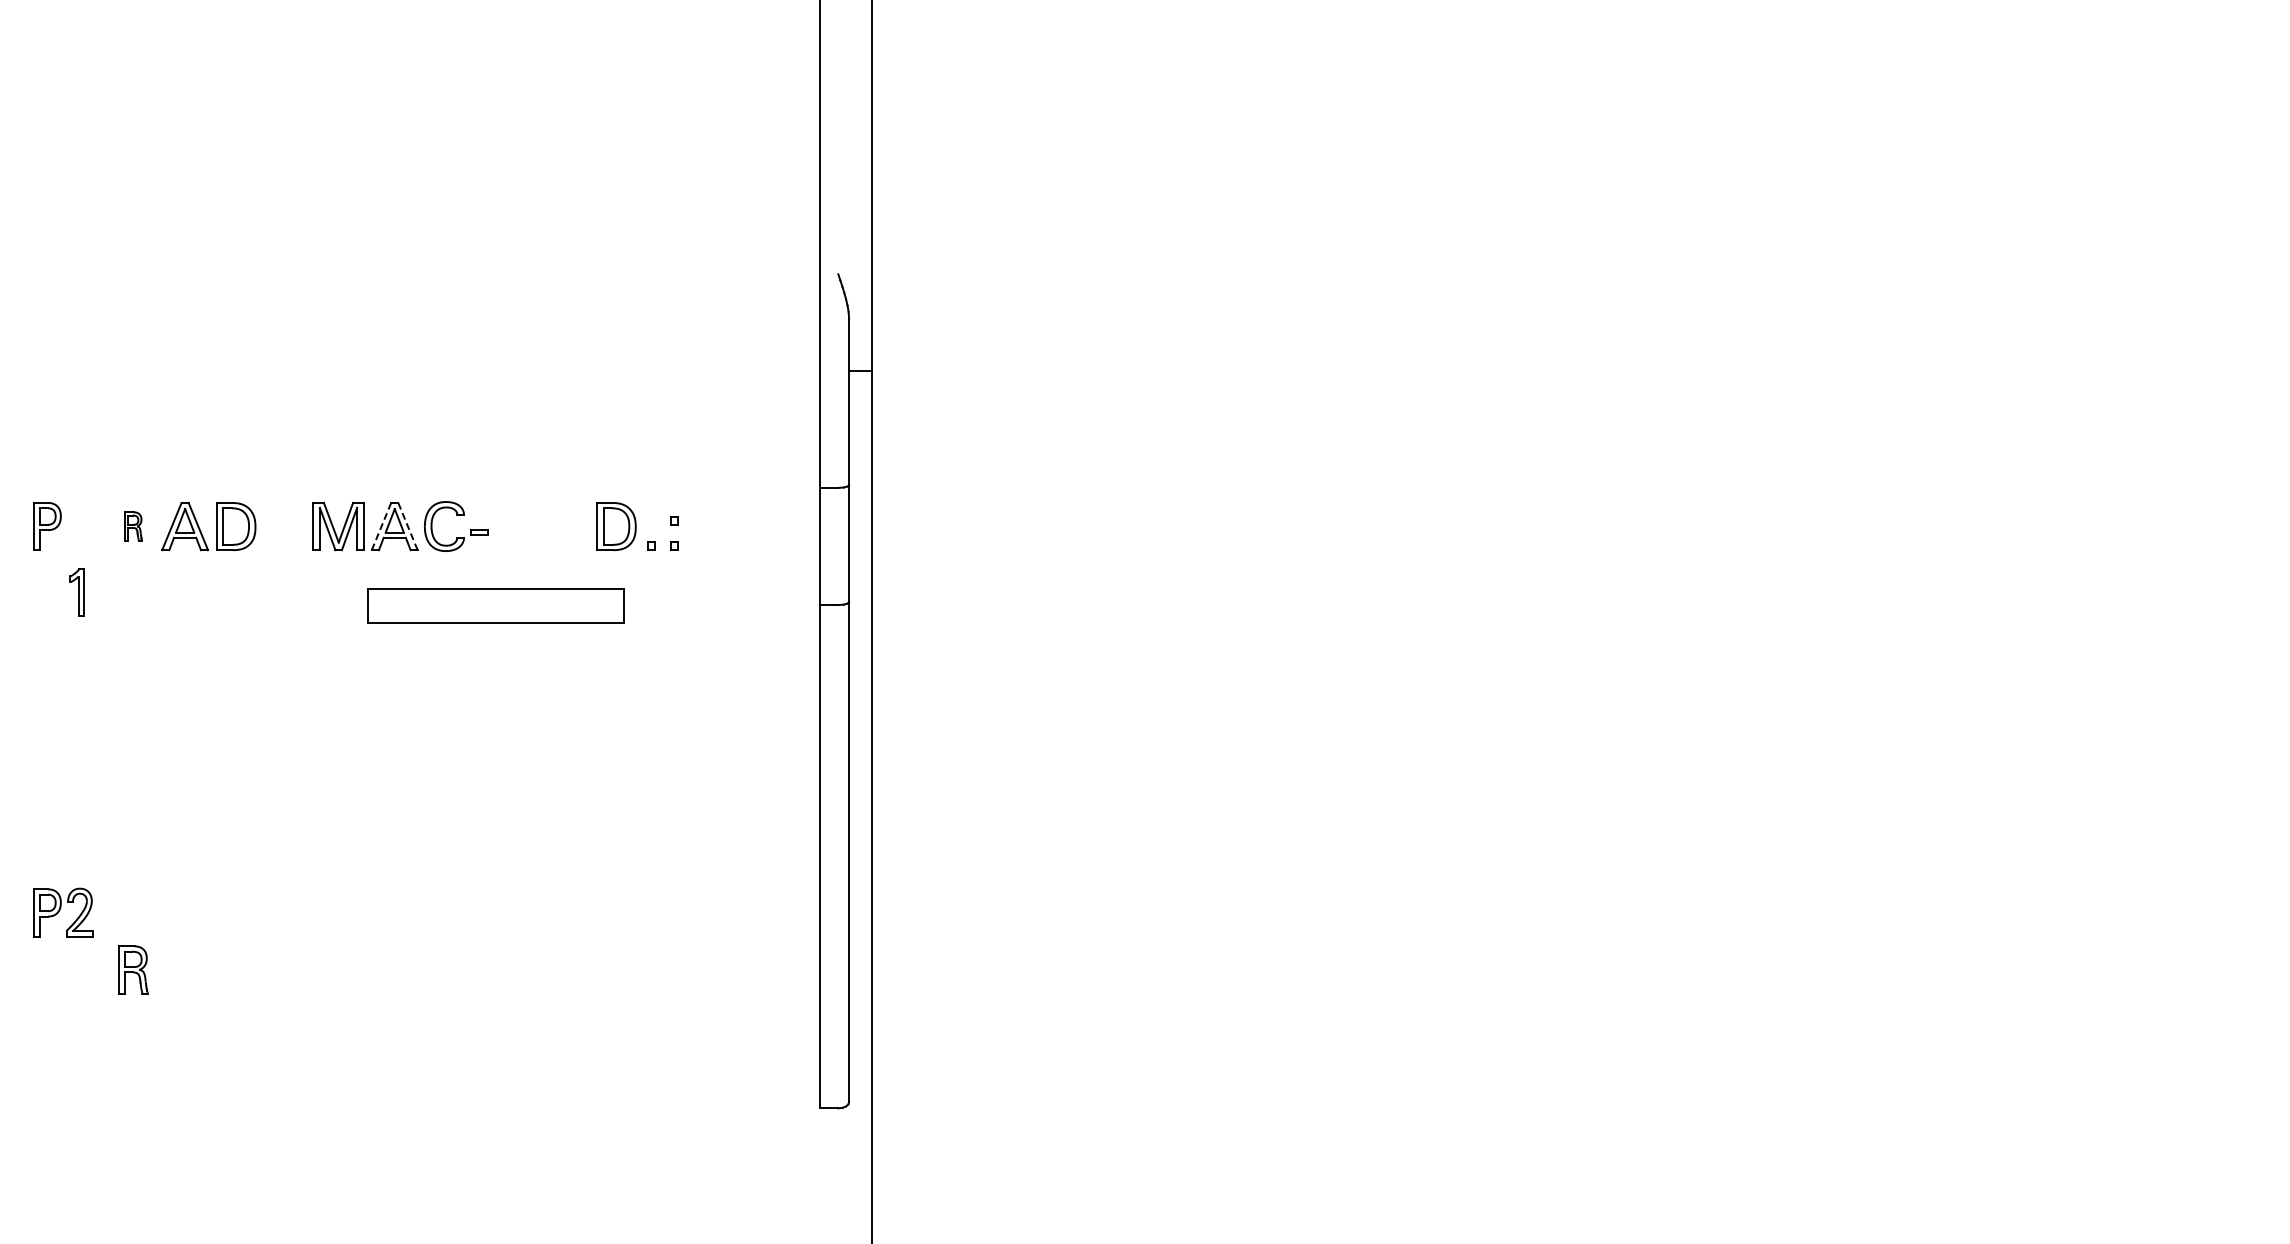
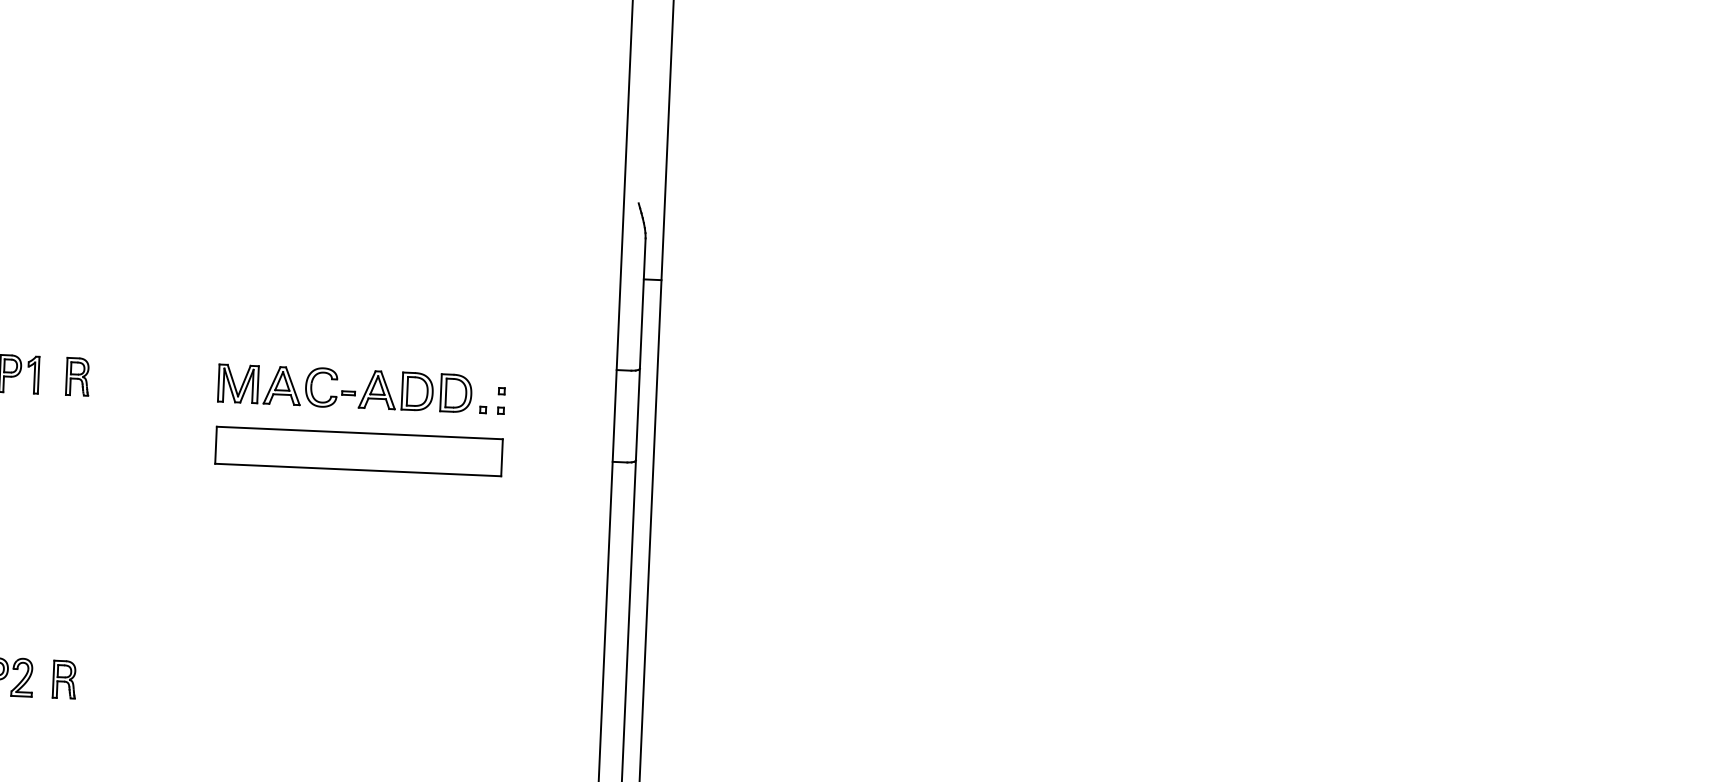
part: (133, 526) -> (77, 376), size x1.67
part: (216, 526) -> (402, 390), moved
line: (381, 526) -> (272, 385), dashed -> solid
line: (407, 526) -> (292, 386), dashed -> solid
part: (76, 592) -> (33, 374), moved
part: (495, 605) -> (358, 451), size x1.43
part: (133, 969) -> (64, 679), moved

